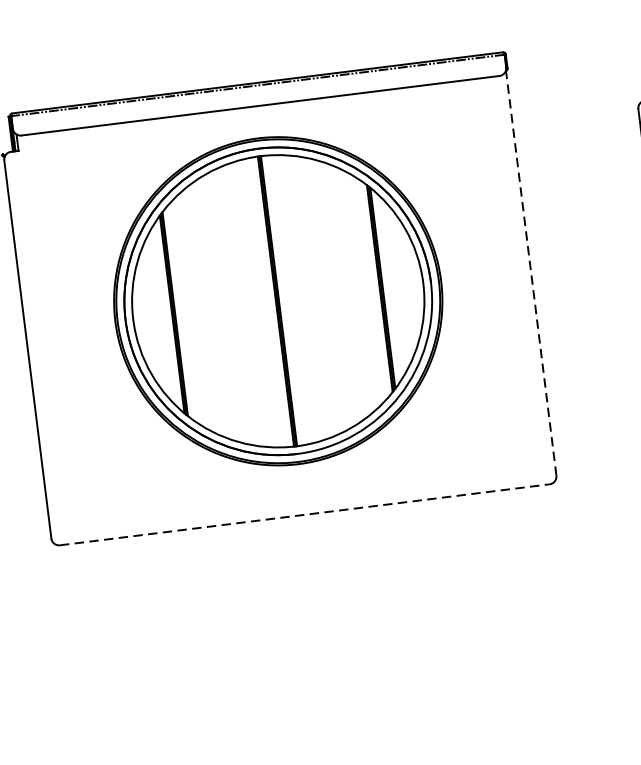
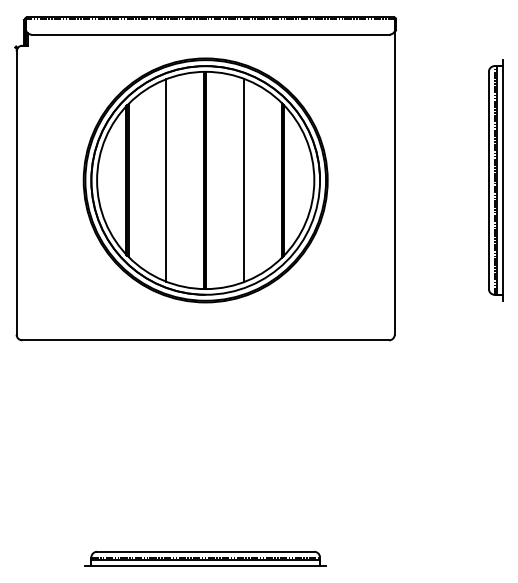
line: (530, 272) -> (394, 182), dashed -> solid
line: (330, 294) -> (244, 180), added
line: (225, 307) -> (166, 180), added
line: (305, 514) -> (206, 340), dashed -> solid

